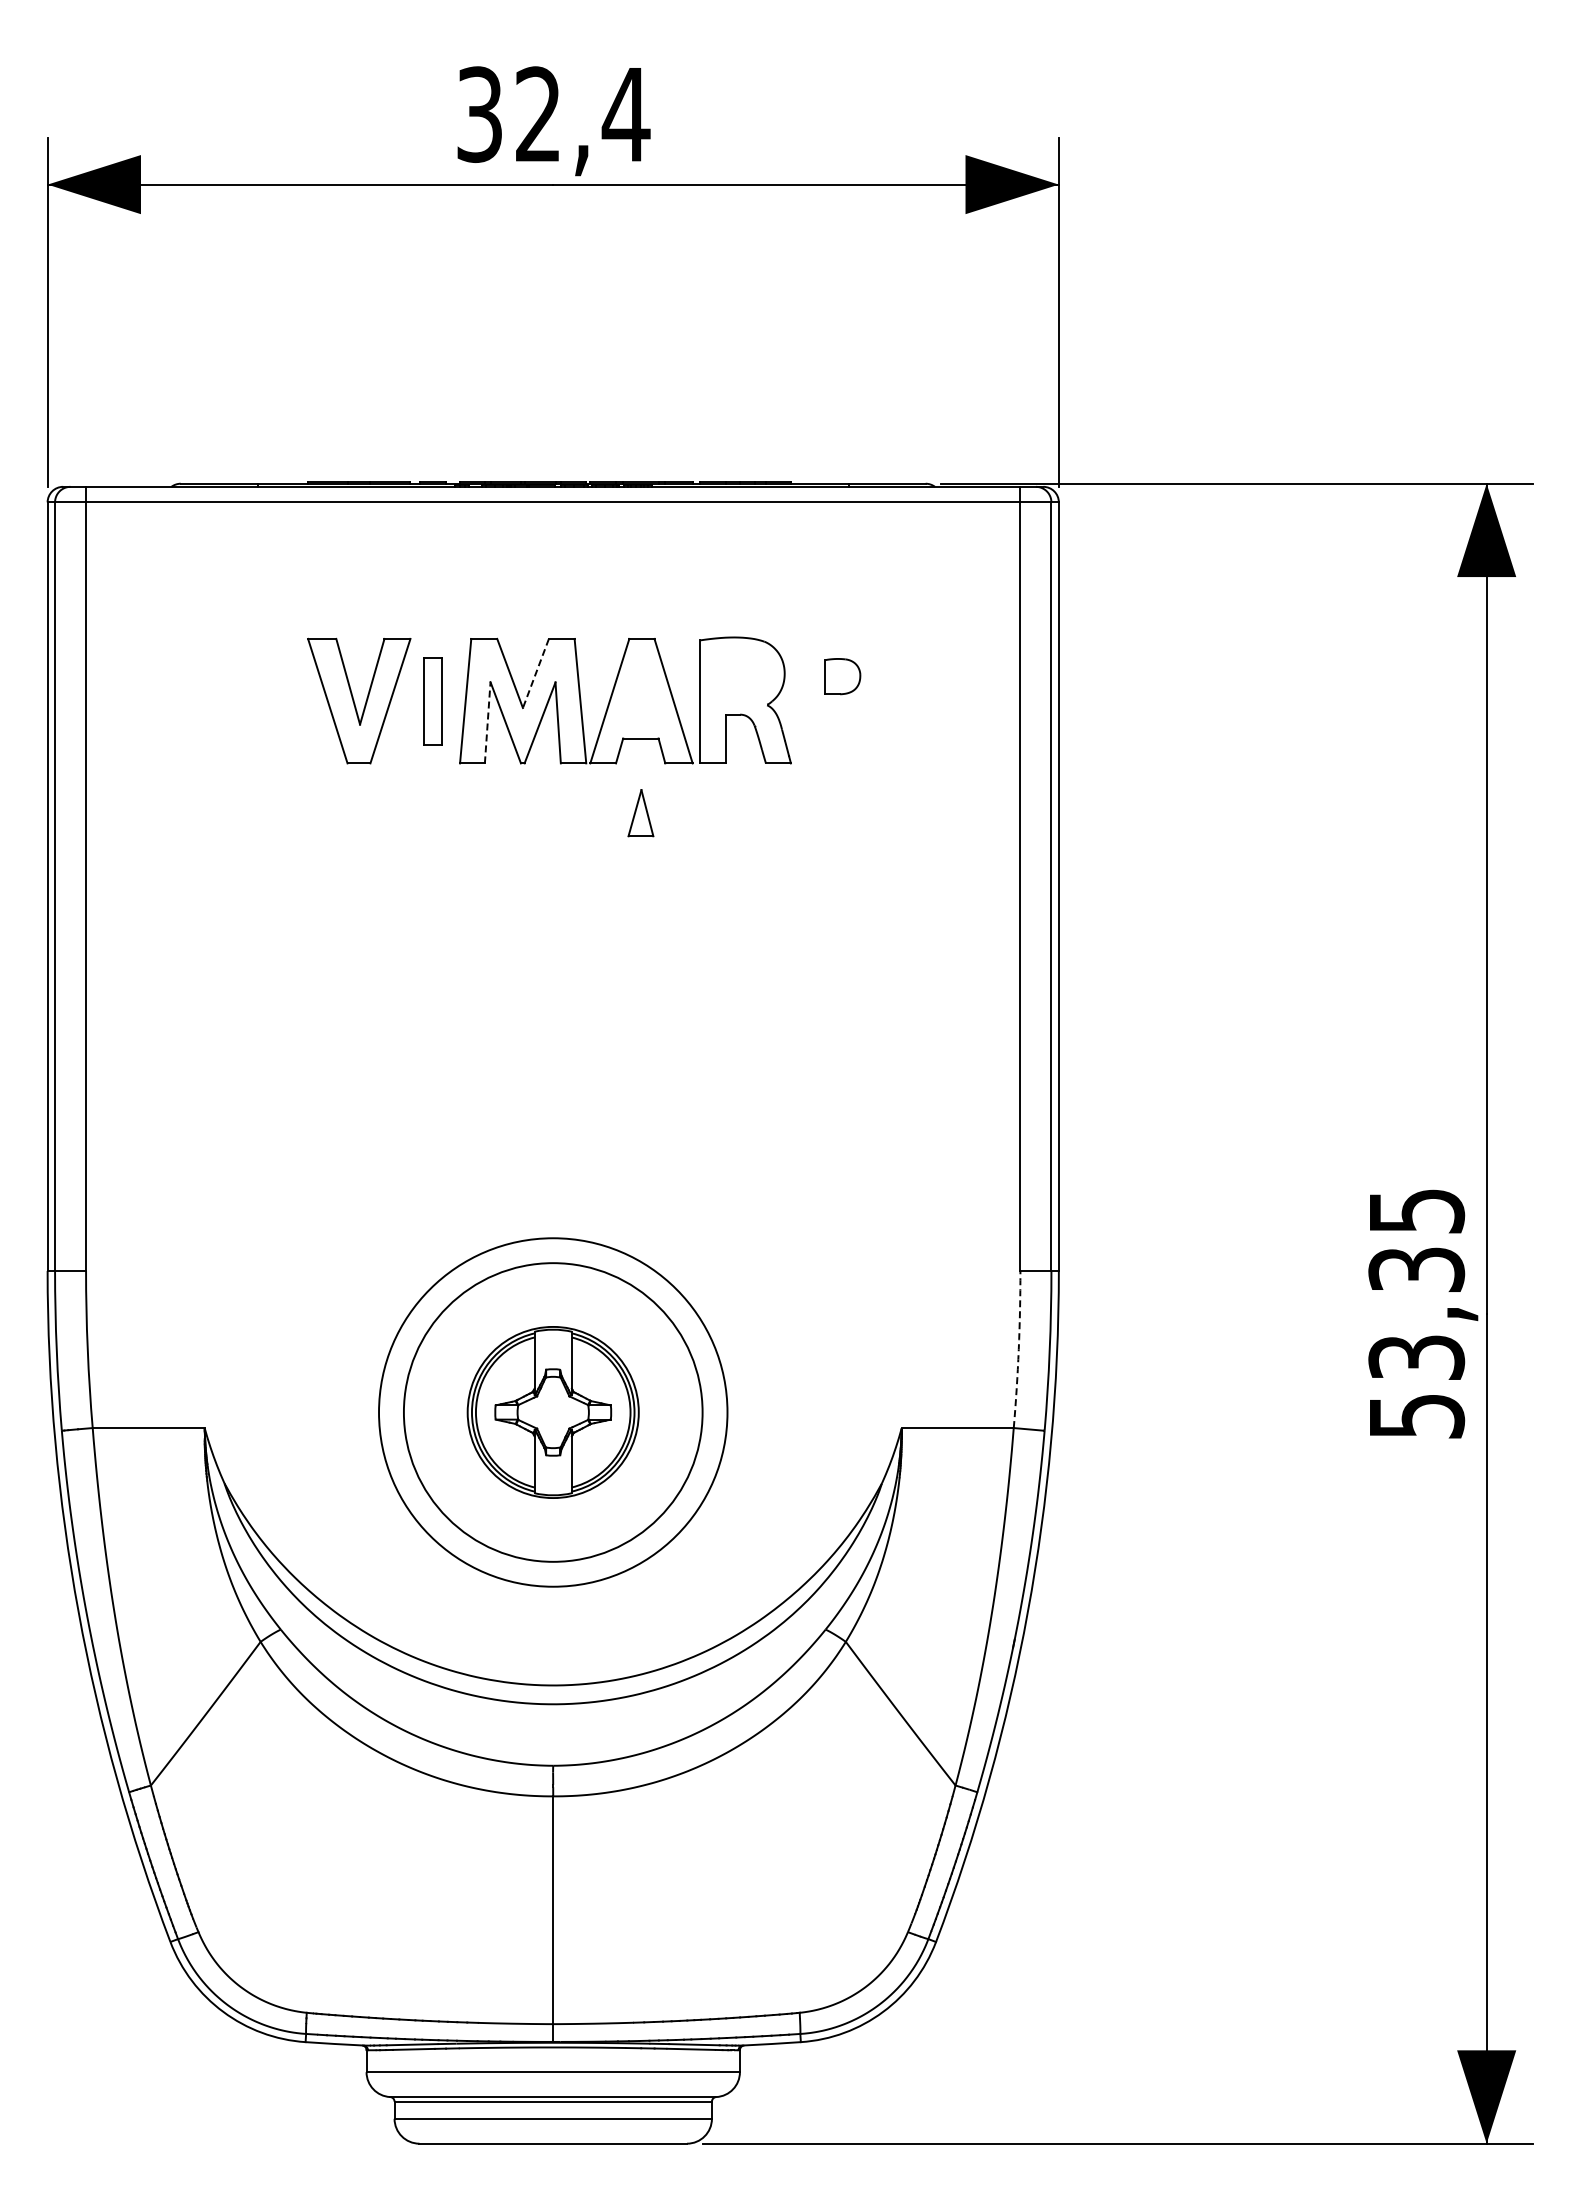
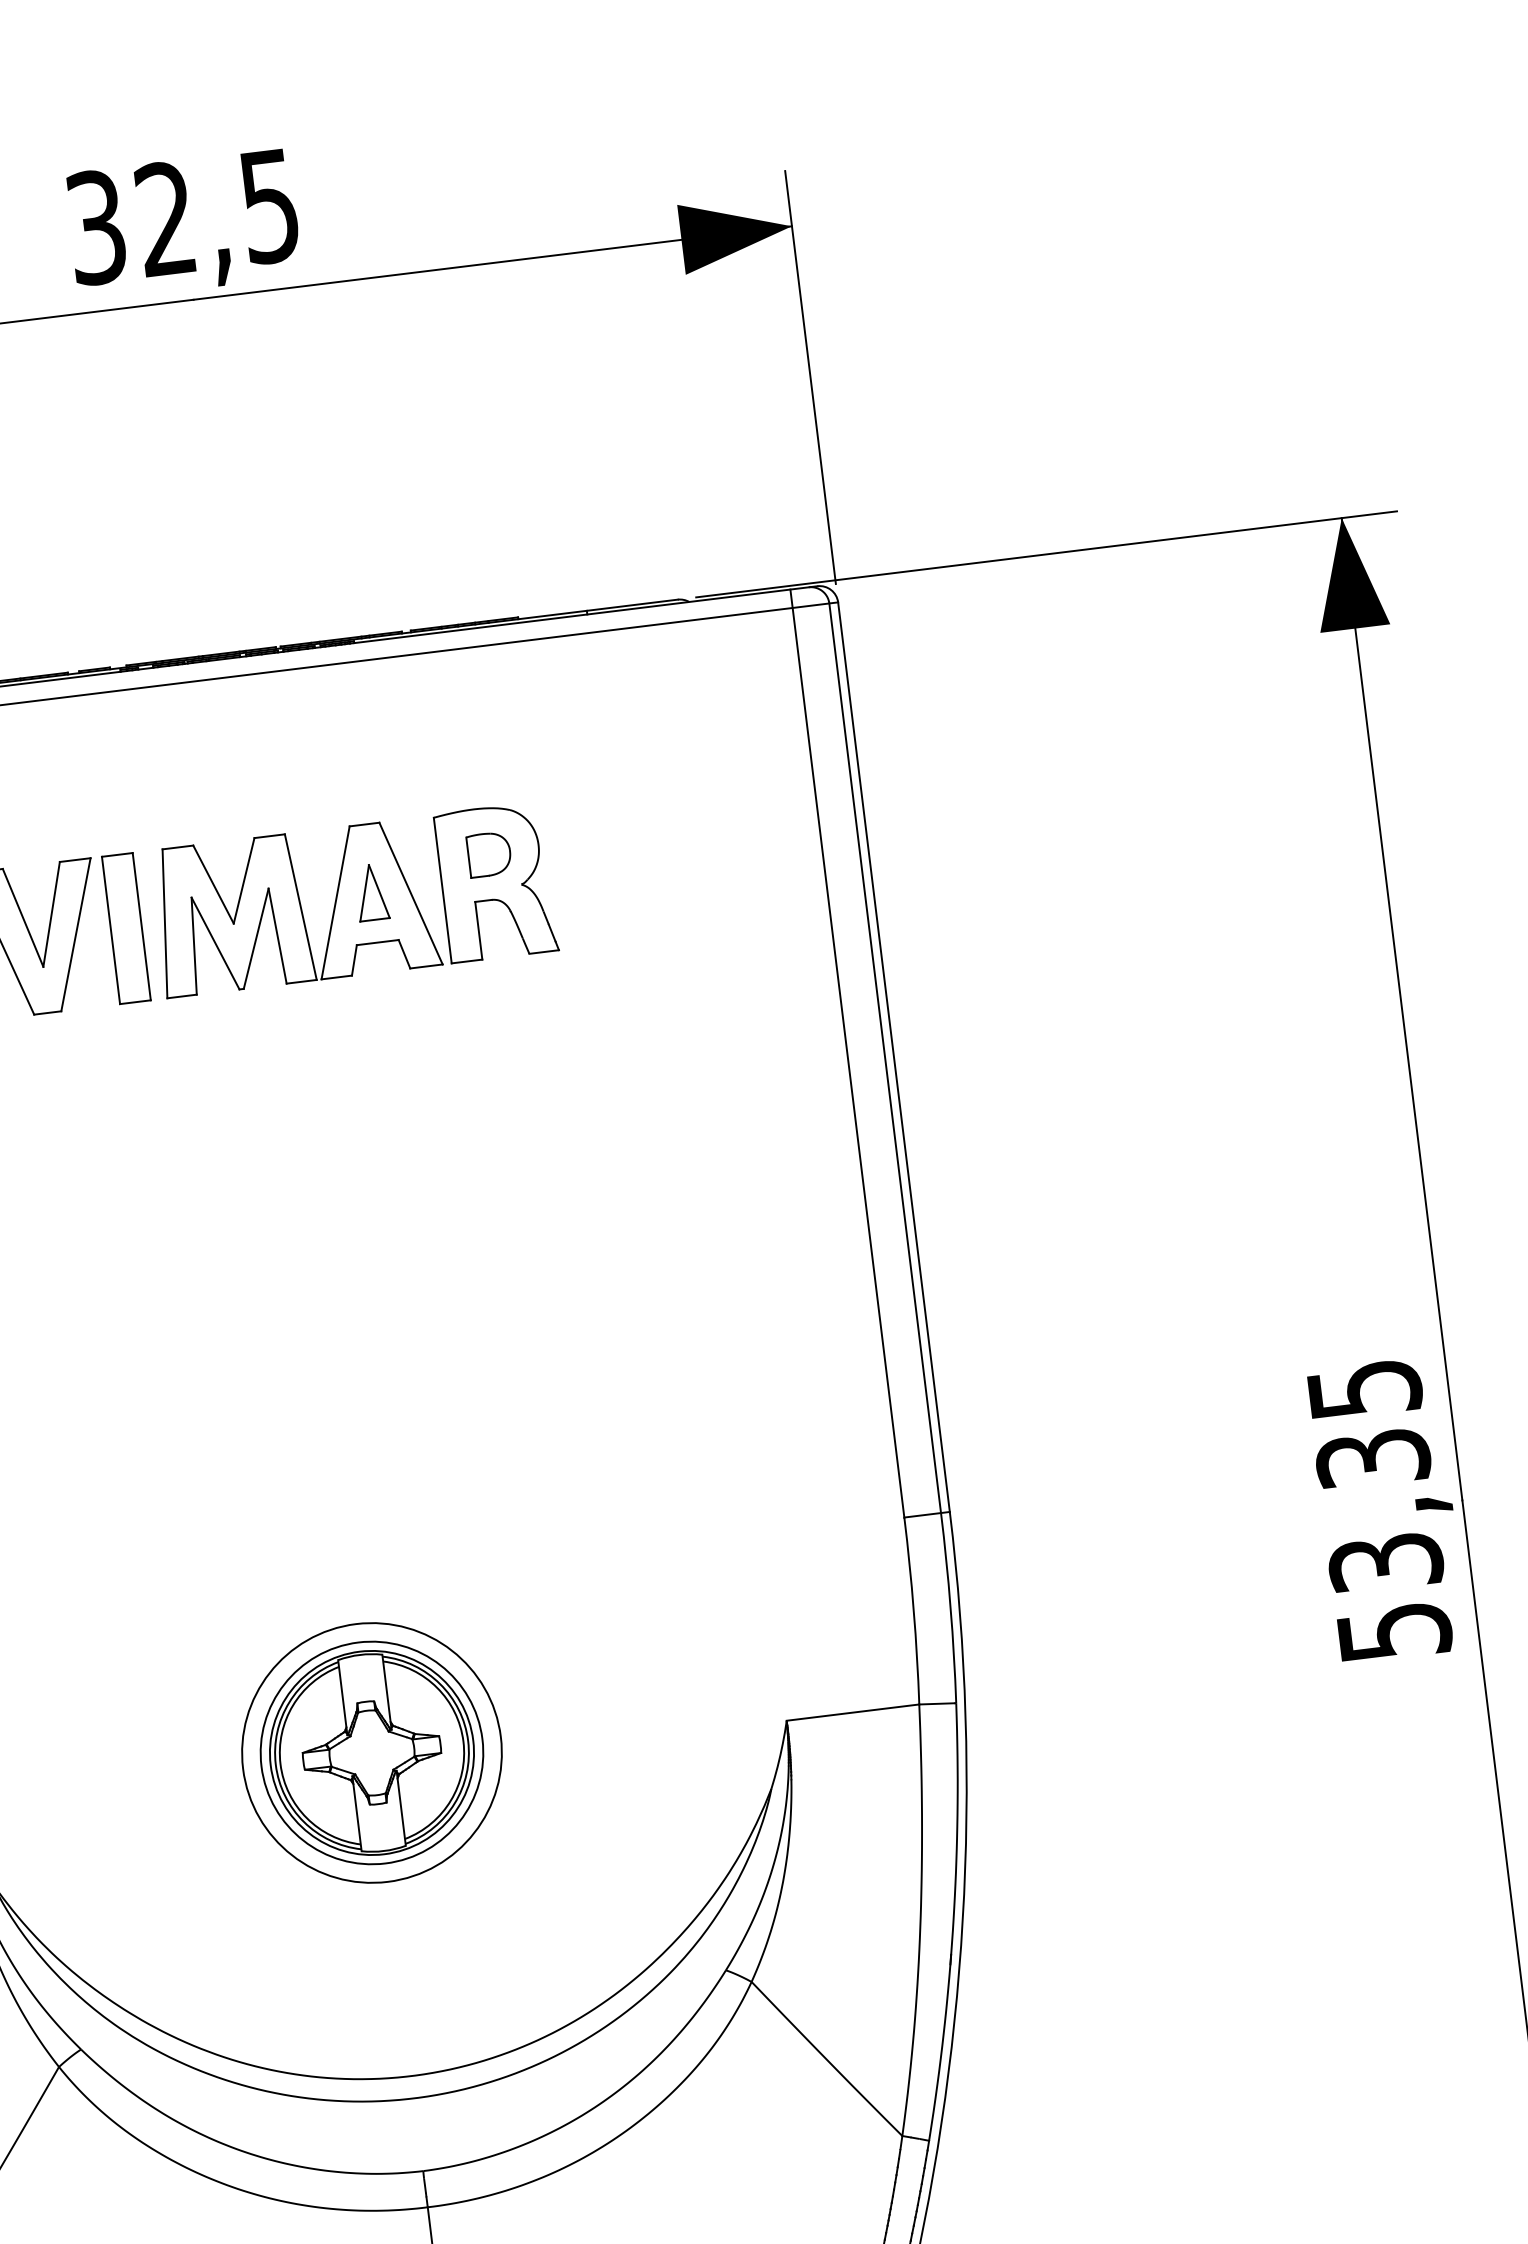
text: (625, 115) -> (269, 207), 32,4 -> 32,5
line: (535, 673) -> (243, 880), dashed -> solid
part: (842, 676) -> (489, 854), moved
part: (432, 700) -> (125, 927), size x1.43
line: (487, 722) -> (193, 945), dashed -> solid
part: (640, 813) -> (371, 892), moved
arc: (1018, 1349) -> (913, 1610), dashed -> solid
circle: (552, 1412) -> (371, 1753), size x0.62
circle: (553, 1412) -> (372, 1752), size x0.62

